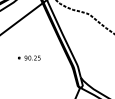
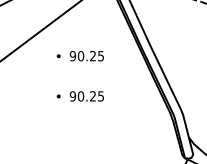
part: (29, 38) -> (80, 54), added

